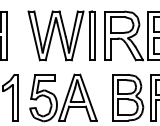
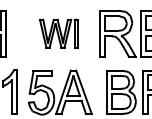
part: (61, 35) -> (58, 33), size x0.6

